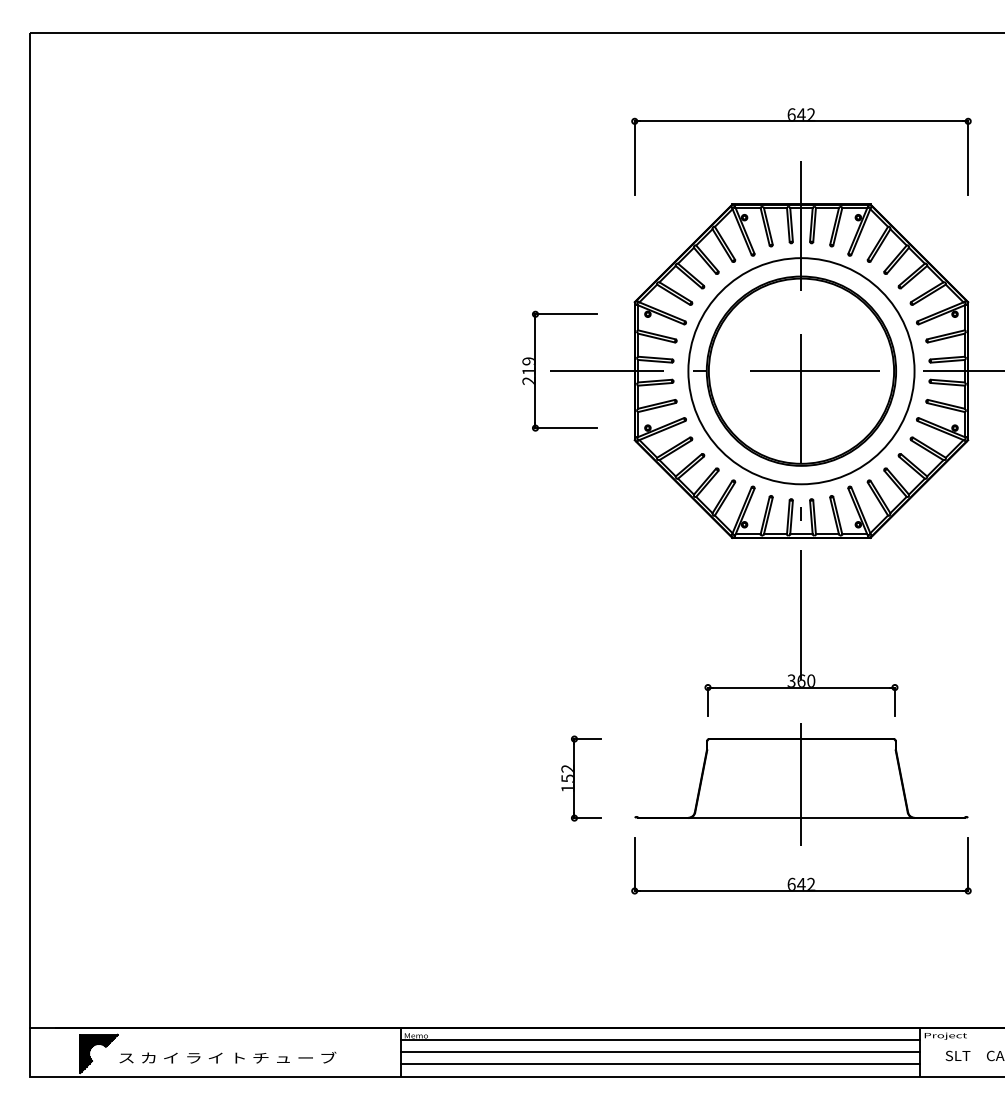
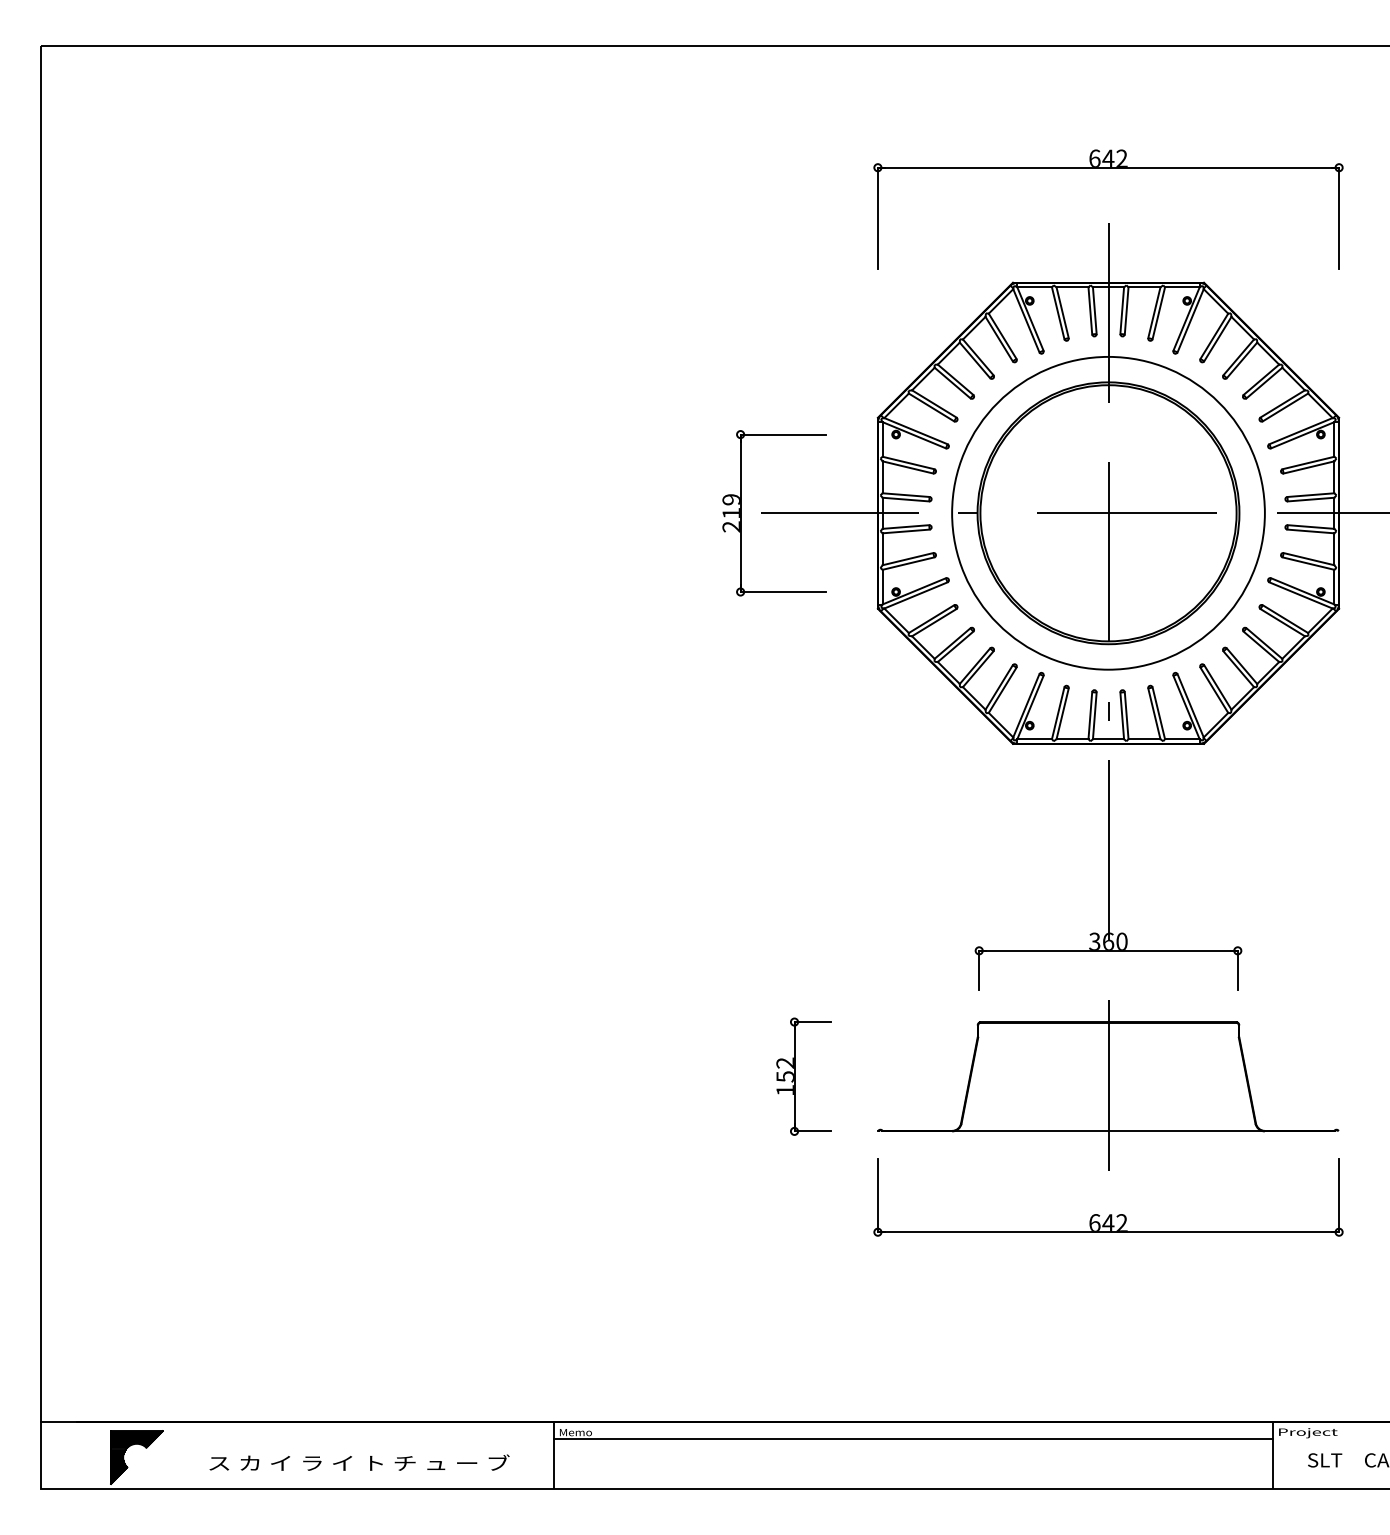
line: (660, 1052) -> (913, 1455), removed
text: (227, 1057) -> (358, 1462), moved
line: (660, 1064) -> (913, 1472), removed

